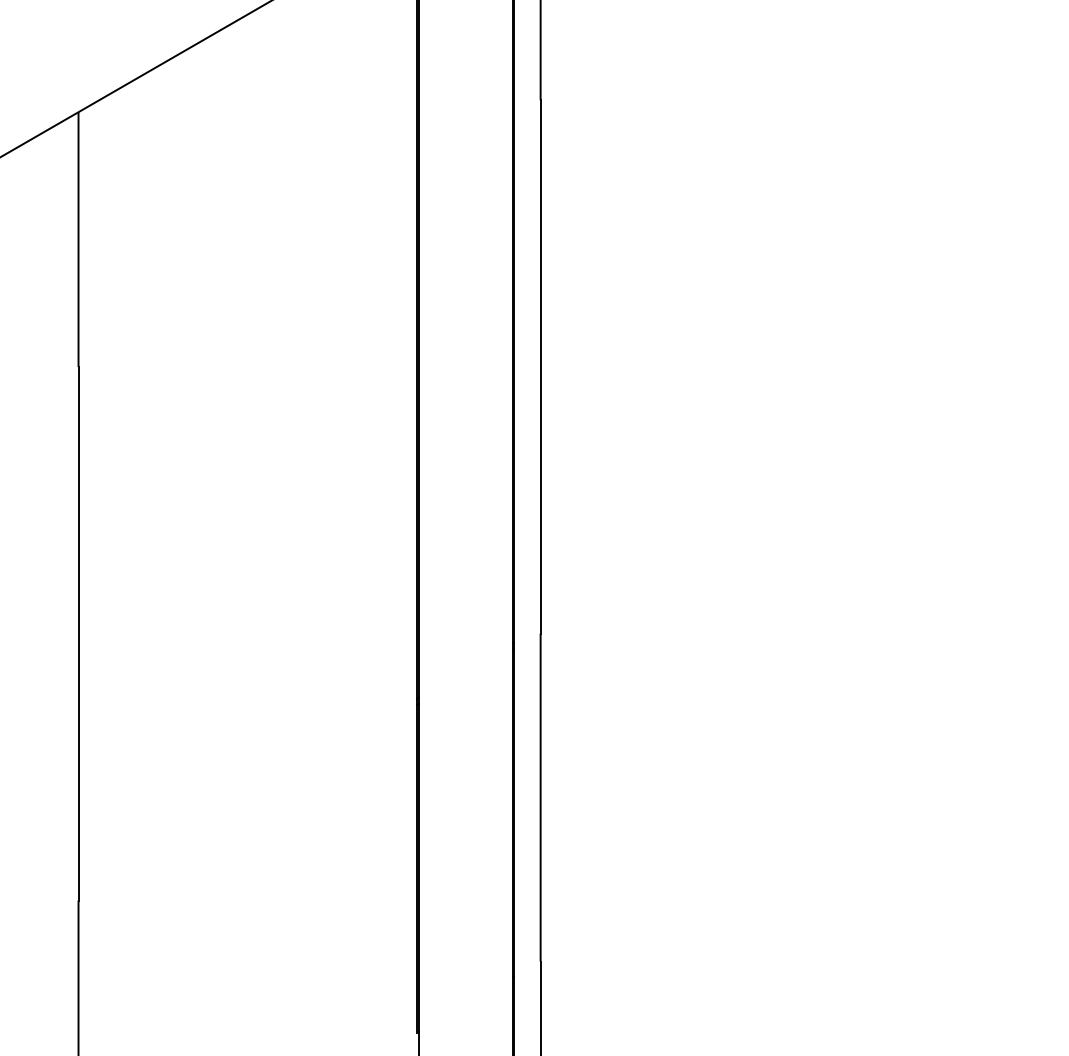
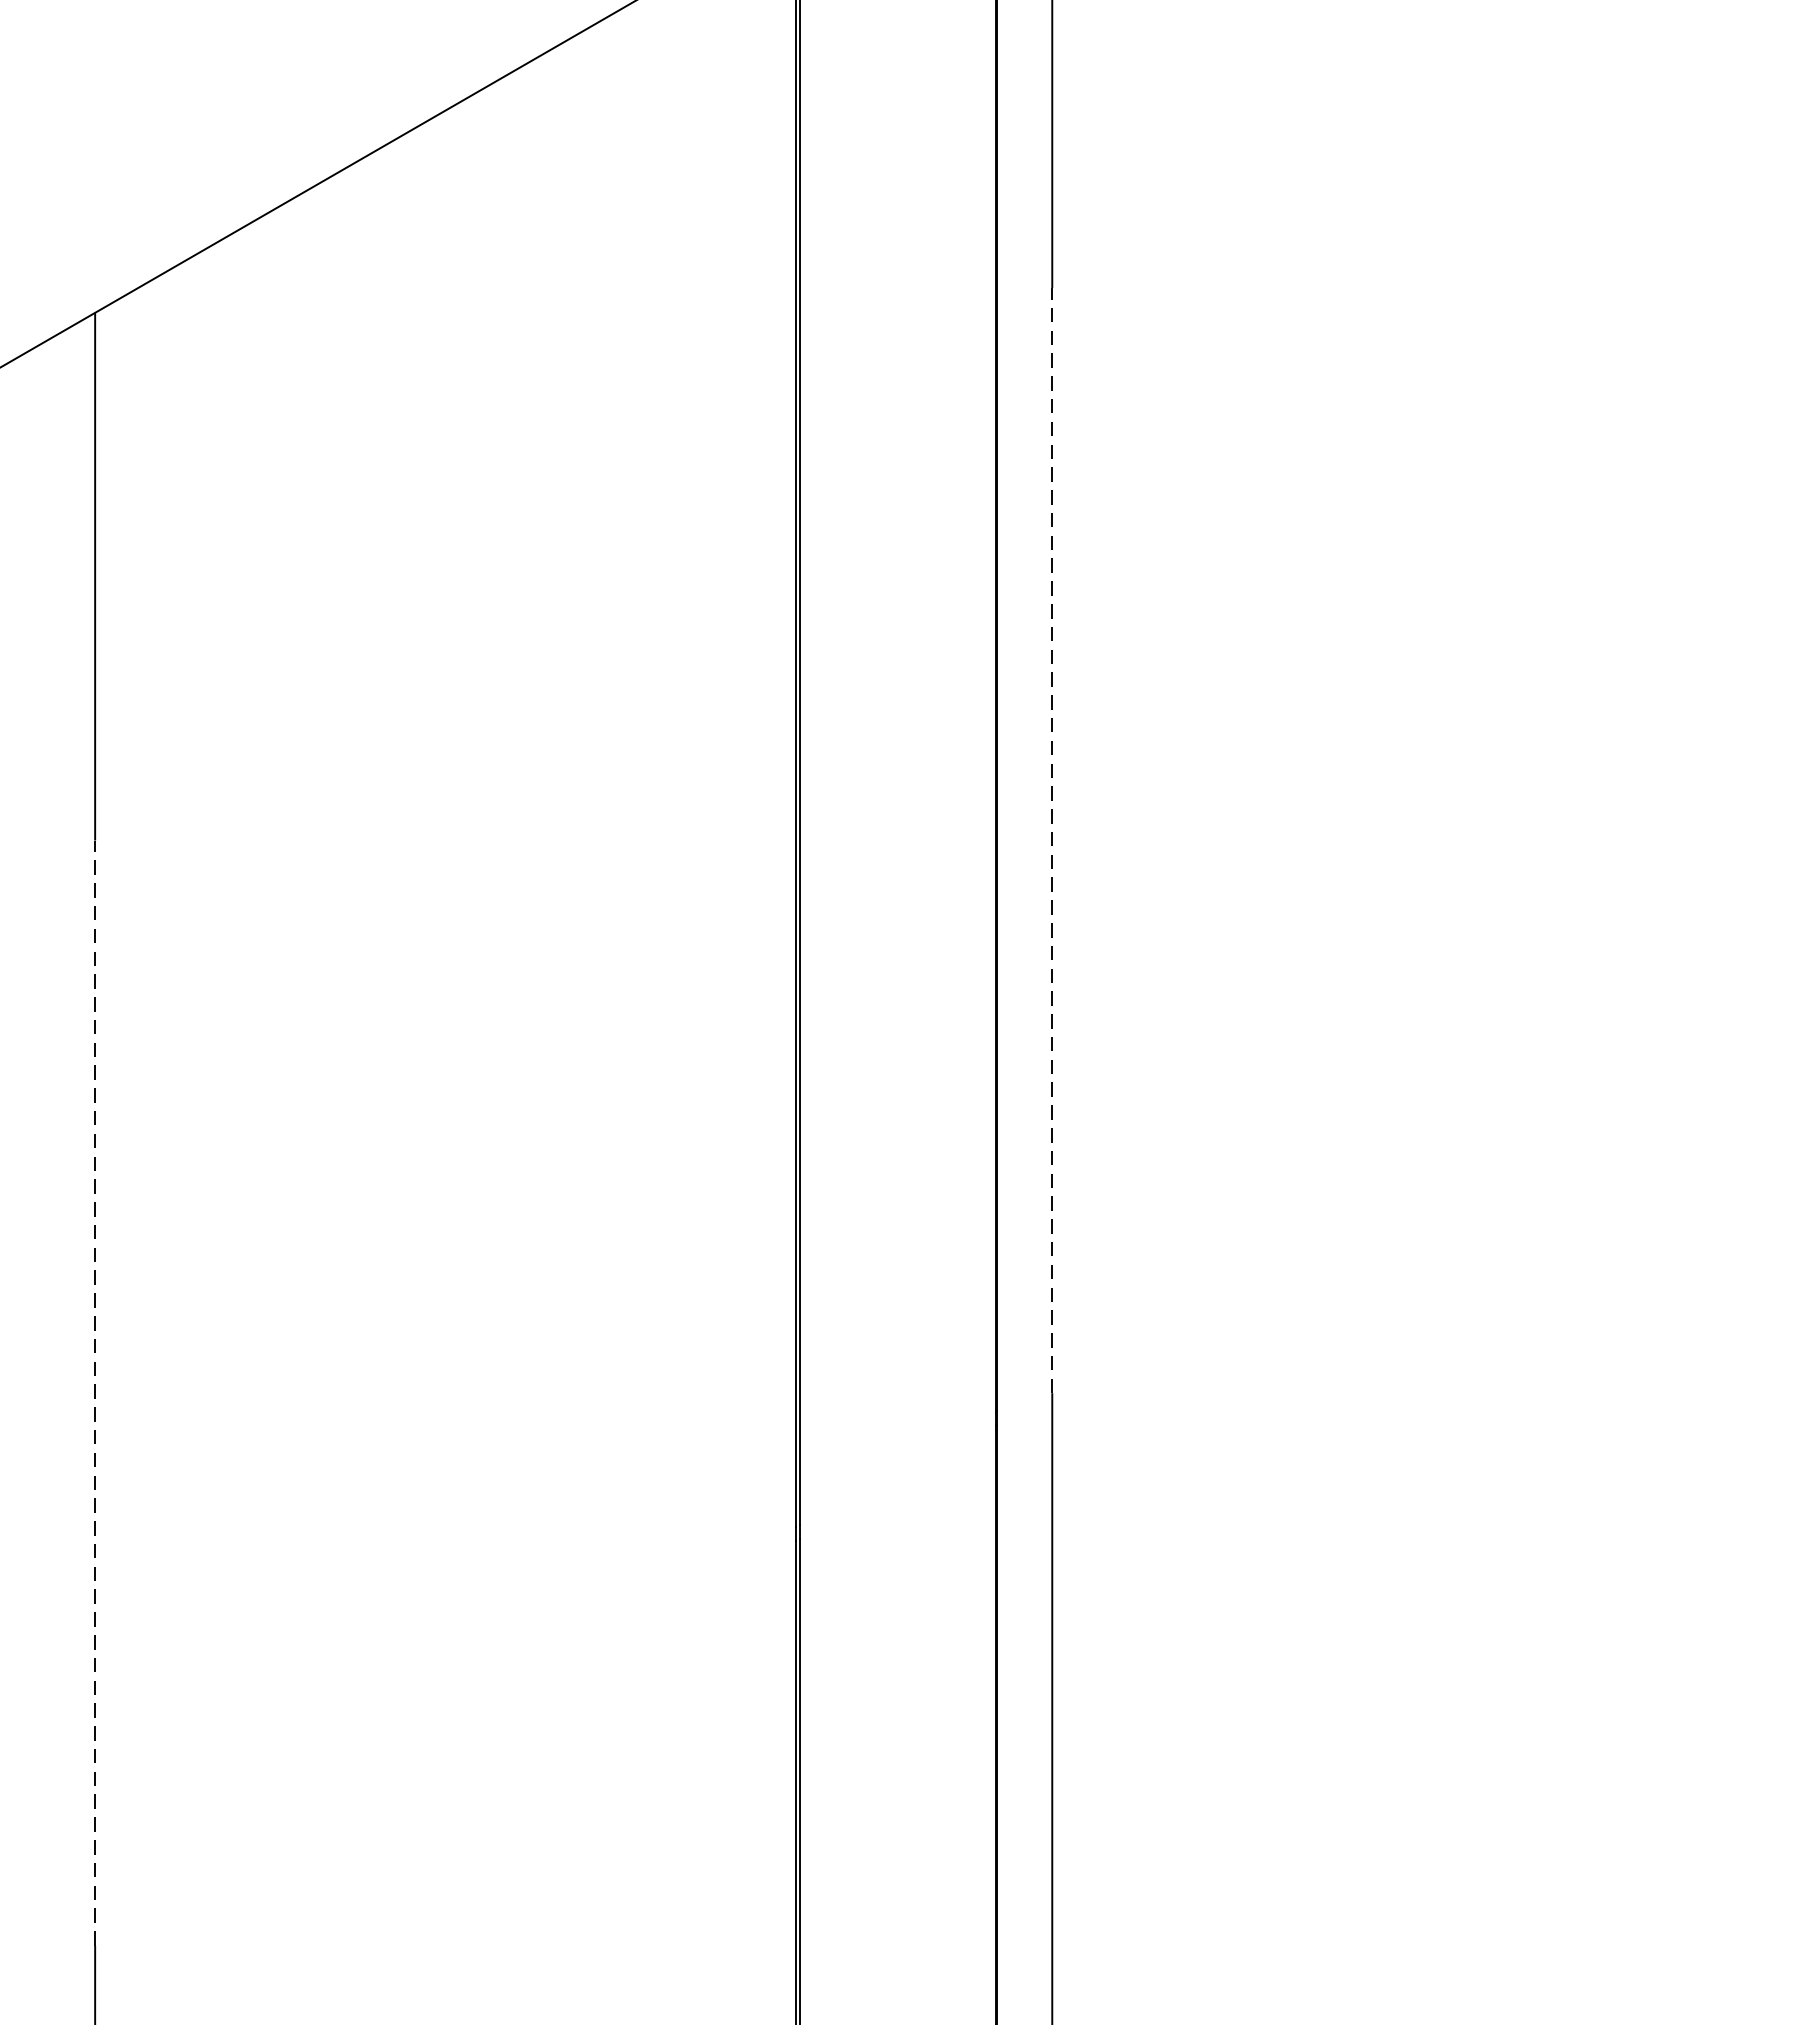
line: (540, 367) -> (1051, 841), solid -> dashed
line: (78, 633) -> (95, 1392), solid -> dashed

